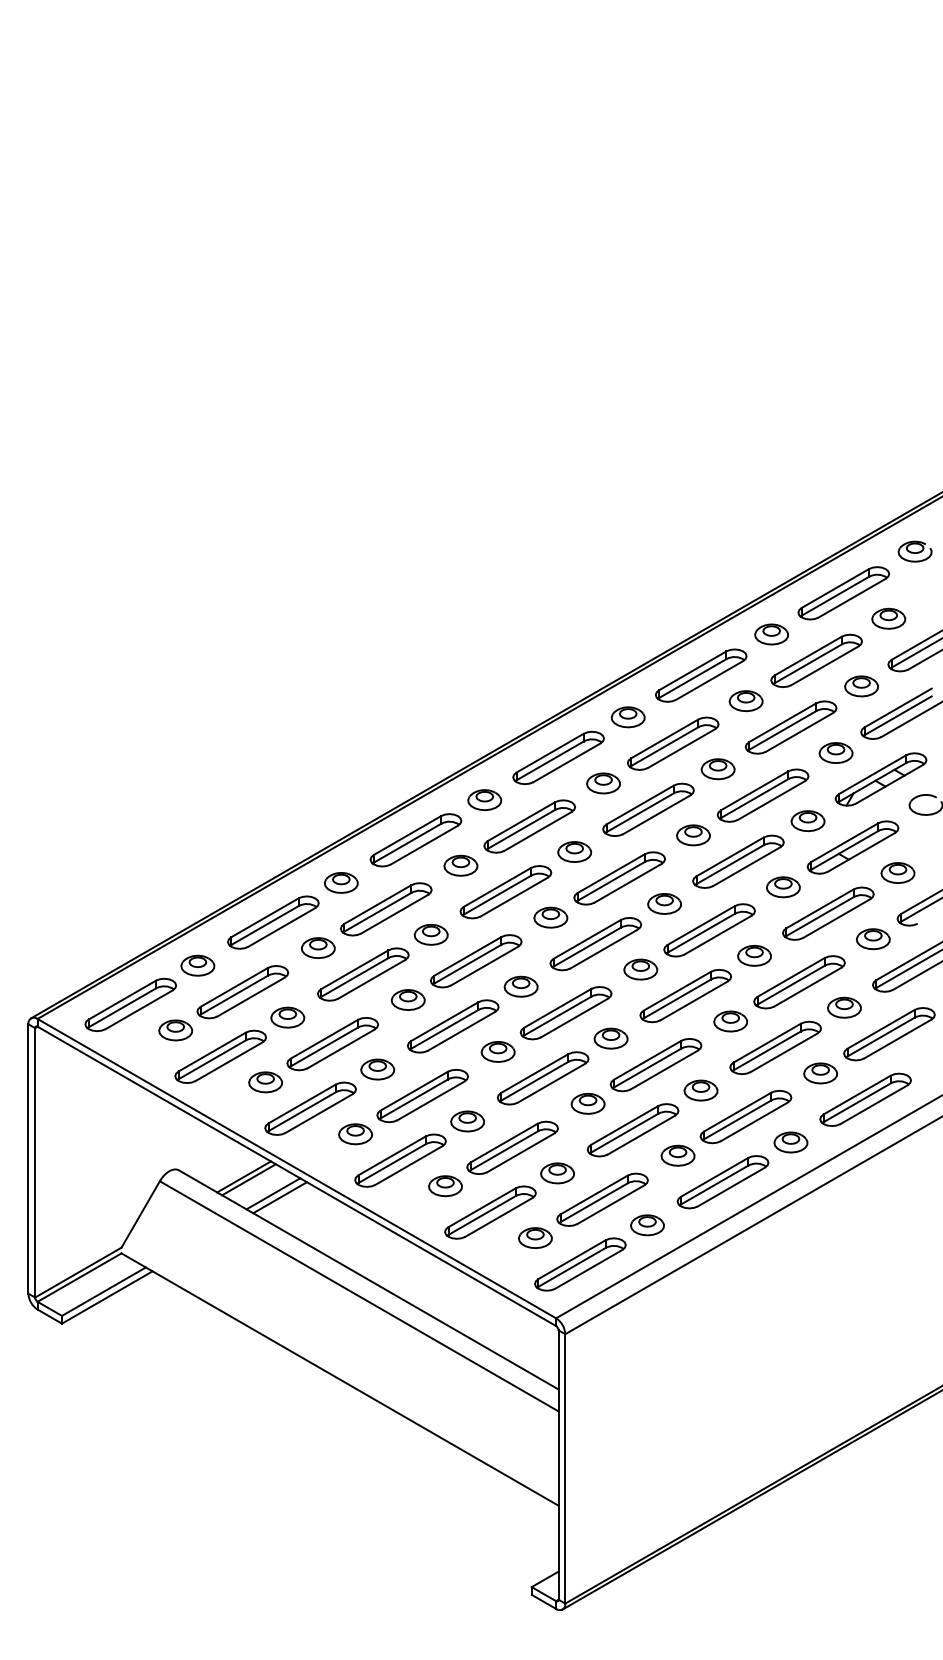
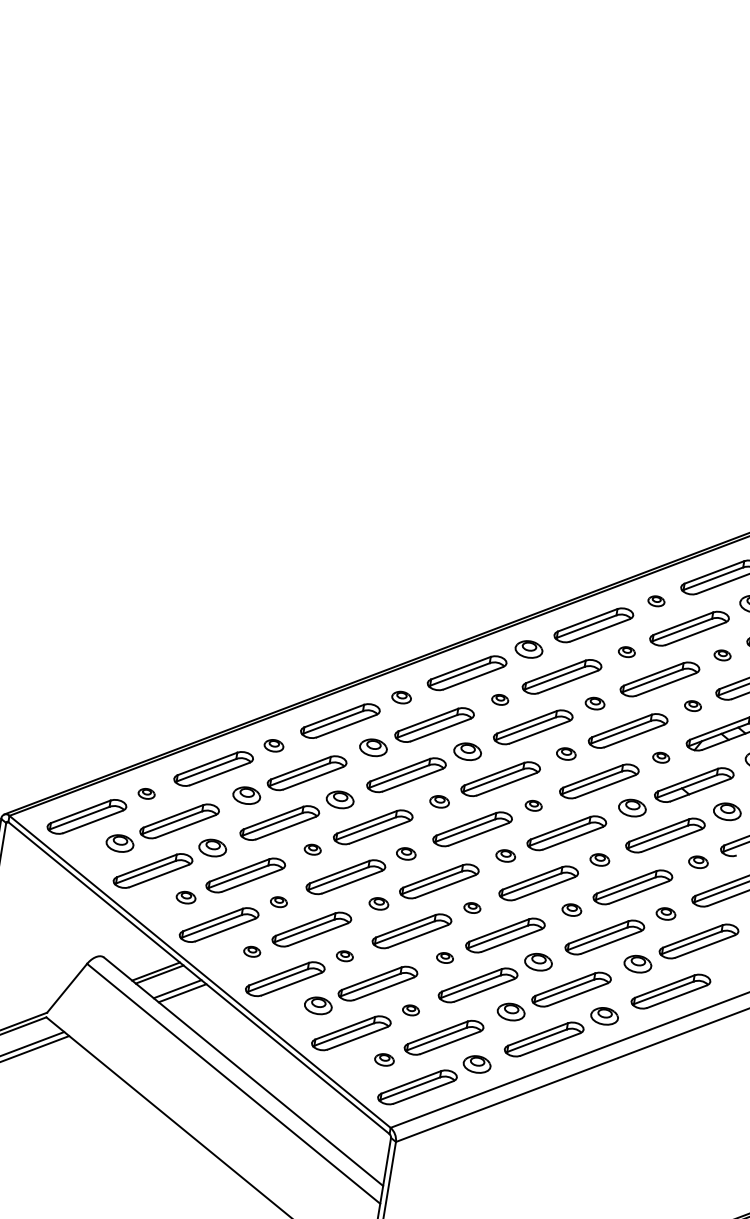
part: (771, 634) -> (656, 601), size x0.6
part: (861, 686) -> (722, 655), size x0.6
part: (745, 701) -> (626, 652), size x0.6
part: (835, 752) -> (692, 705), size x0.6
part: (717, 769) -> (594, 703), size x0.7
part: (603, 783) -> (500, 699), size x0.6
part: (484, 799) -> (401, 697), size x0.7
part: (807, 821) -> (660, 757), size x0.6
part: (693, 835) -> (566, 754), size x0.7
part: (340, 882) -> (273, 745), size x0.7
part: (664, 903) -> (533, 805), size x0.6
part: (550, 917) -> (439, 801), size x0.7
part: (872, 939) -> (697, 862), size x0.7
part: (754, 955) -> (599, 859), size x0.7
part: (197, 965) -> (146, 793), size x0.6
part: (640, 969) -> (505, 855), size x0.7
part: (520, 986) -> (405, 853), size x0.7
part: (407, 999) -> (312, 849), size x0.6
part: (844, 1007) -> (666, 913), size x0.7
part: (730, 1021) -> (571, 910), size x0.7
part: (610, 1038) -> (471, 907), size x0.6
part: (497, 1051) -> (378, 903), size x0.7
part: (377, 1069) -> (278, 902), size x0.6
part: (265, 1082) -> (186, 897), size x0.7
part: (587, 1103) -> (444, 957), size x0.6
part: (467, 1121) -> (344, 956), size x0.6
part: (355, 1134) -> (252, 951), size x0.6
part: (557, 1173) -> (410, 1010), size x0.6
part: (535, 1237) -> (384, 1059), size x0.7

